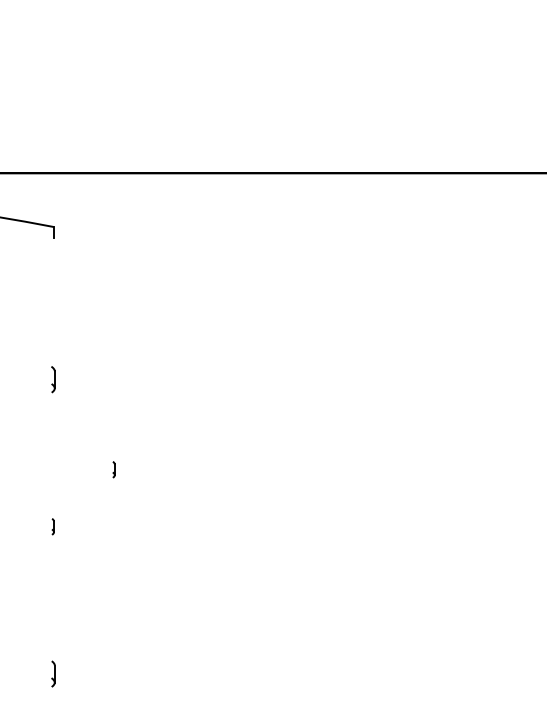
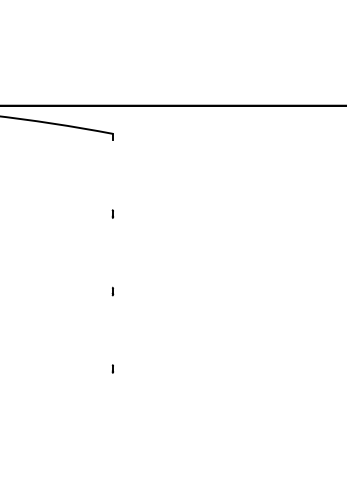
part: (52, 378) -> (112, 213), size x0.62
part: (113, 469) -> (144, 261), removed
part: (52, 672) -> (112, 368), size x0.62

